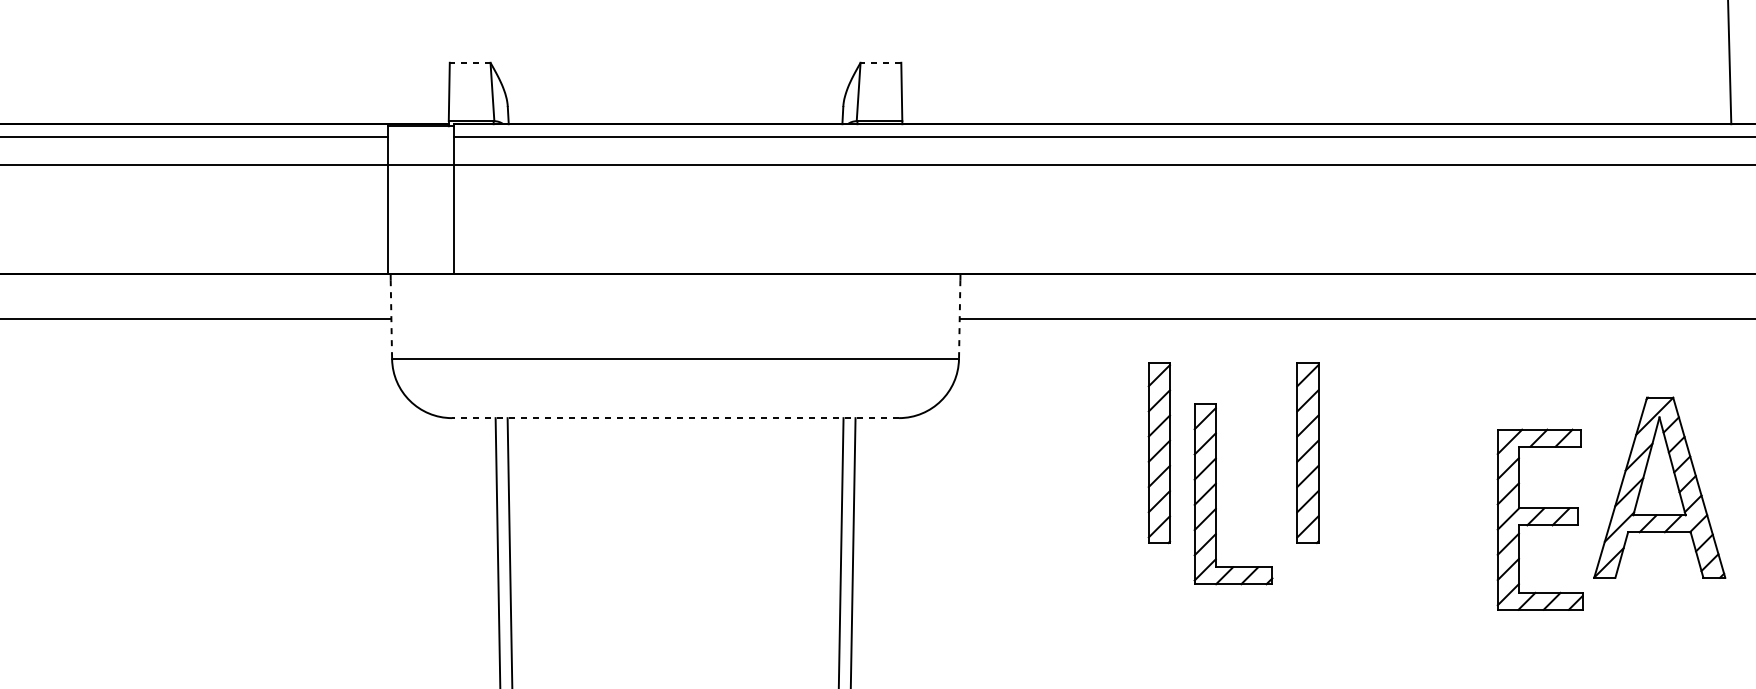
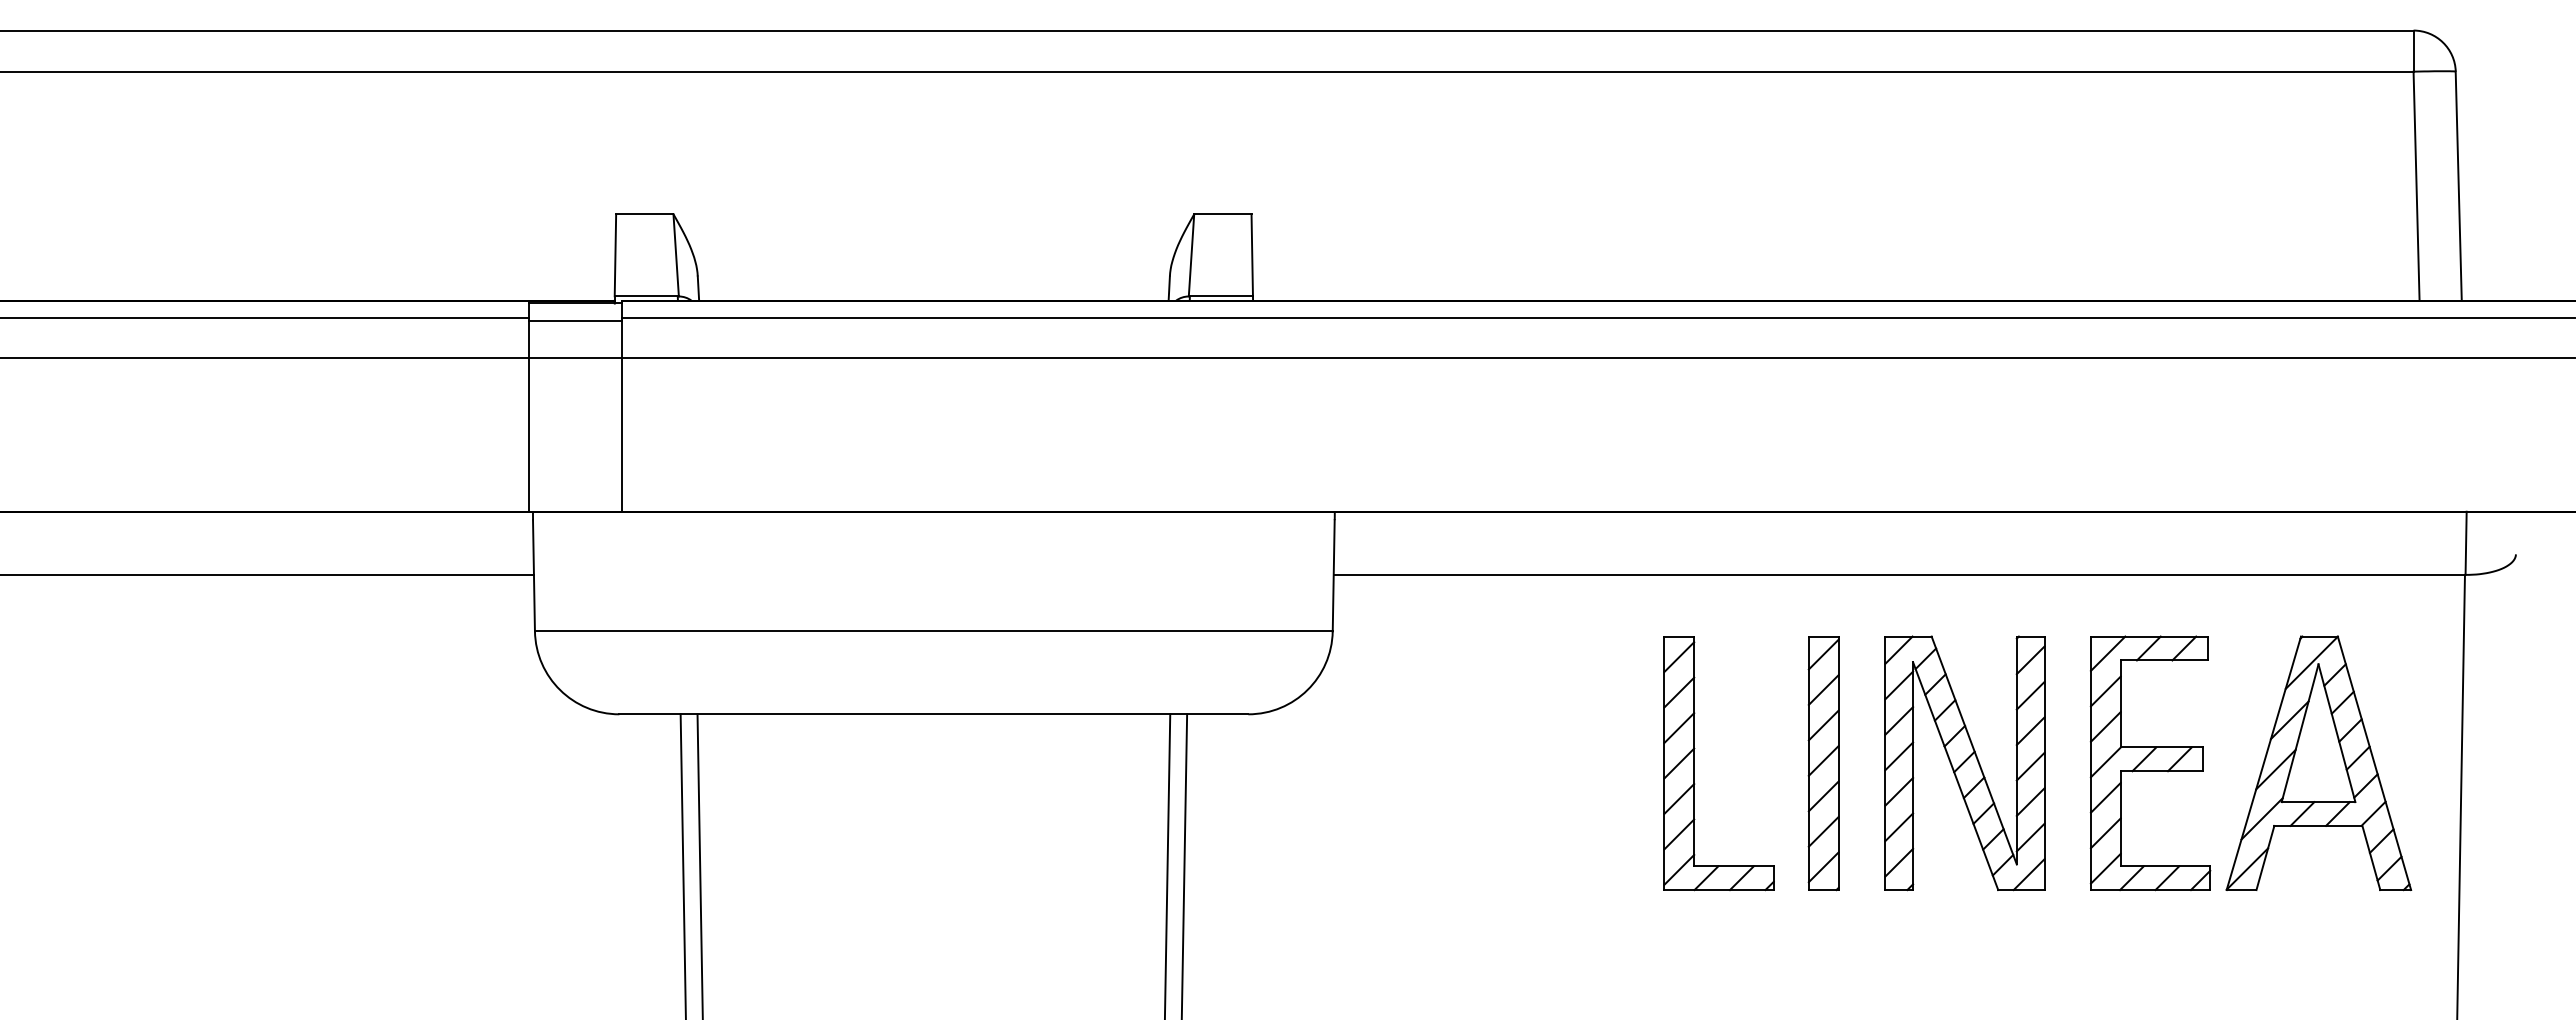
line: (469, 62) -> (644, 214), dashed -> solid
line: (880, 62) -> (1222, 214), dashed -> solid
line: (420, 138) -> (574, 320), added
line: (391, 319) -> (533, 575), dashed -> solid
line: (959, 319) -> (1333, 575), dashed -> solid
line: (675, 418) -> (933, 714), dashed -> solid
part: (1159, 453) -> (1614, 763), removed
part: (1407, 453) -> (1964, 763), added
part: (1659, 487) -> (2318, 763), moved
part: (1216, 494) -> (1694, 763), moved
part: (1540, 519) -> (2150, 763), moved

